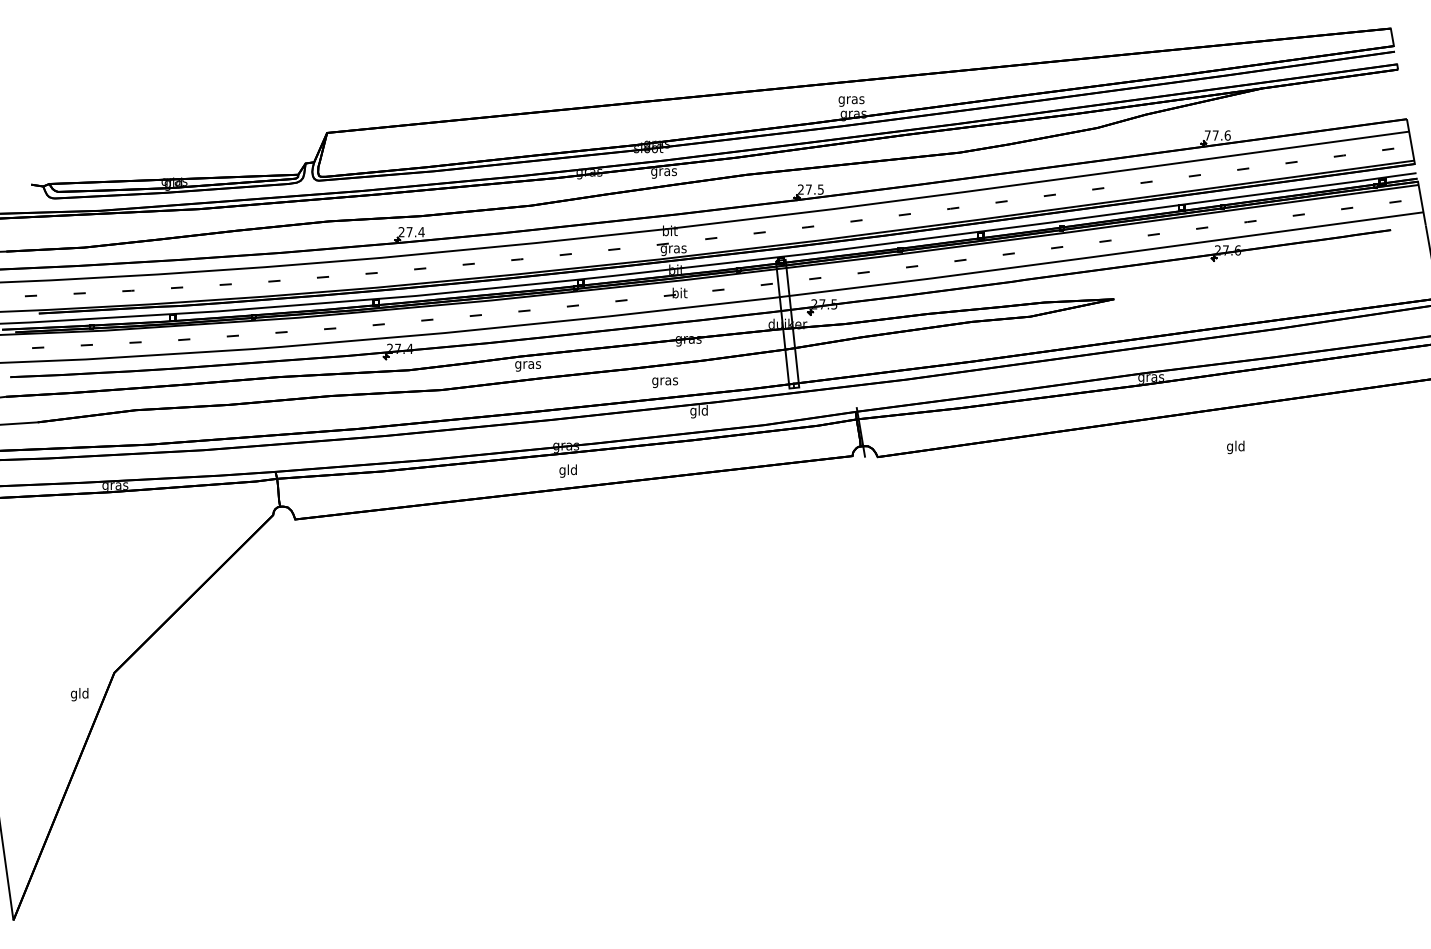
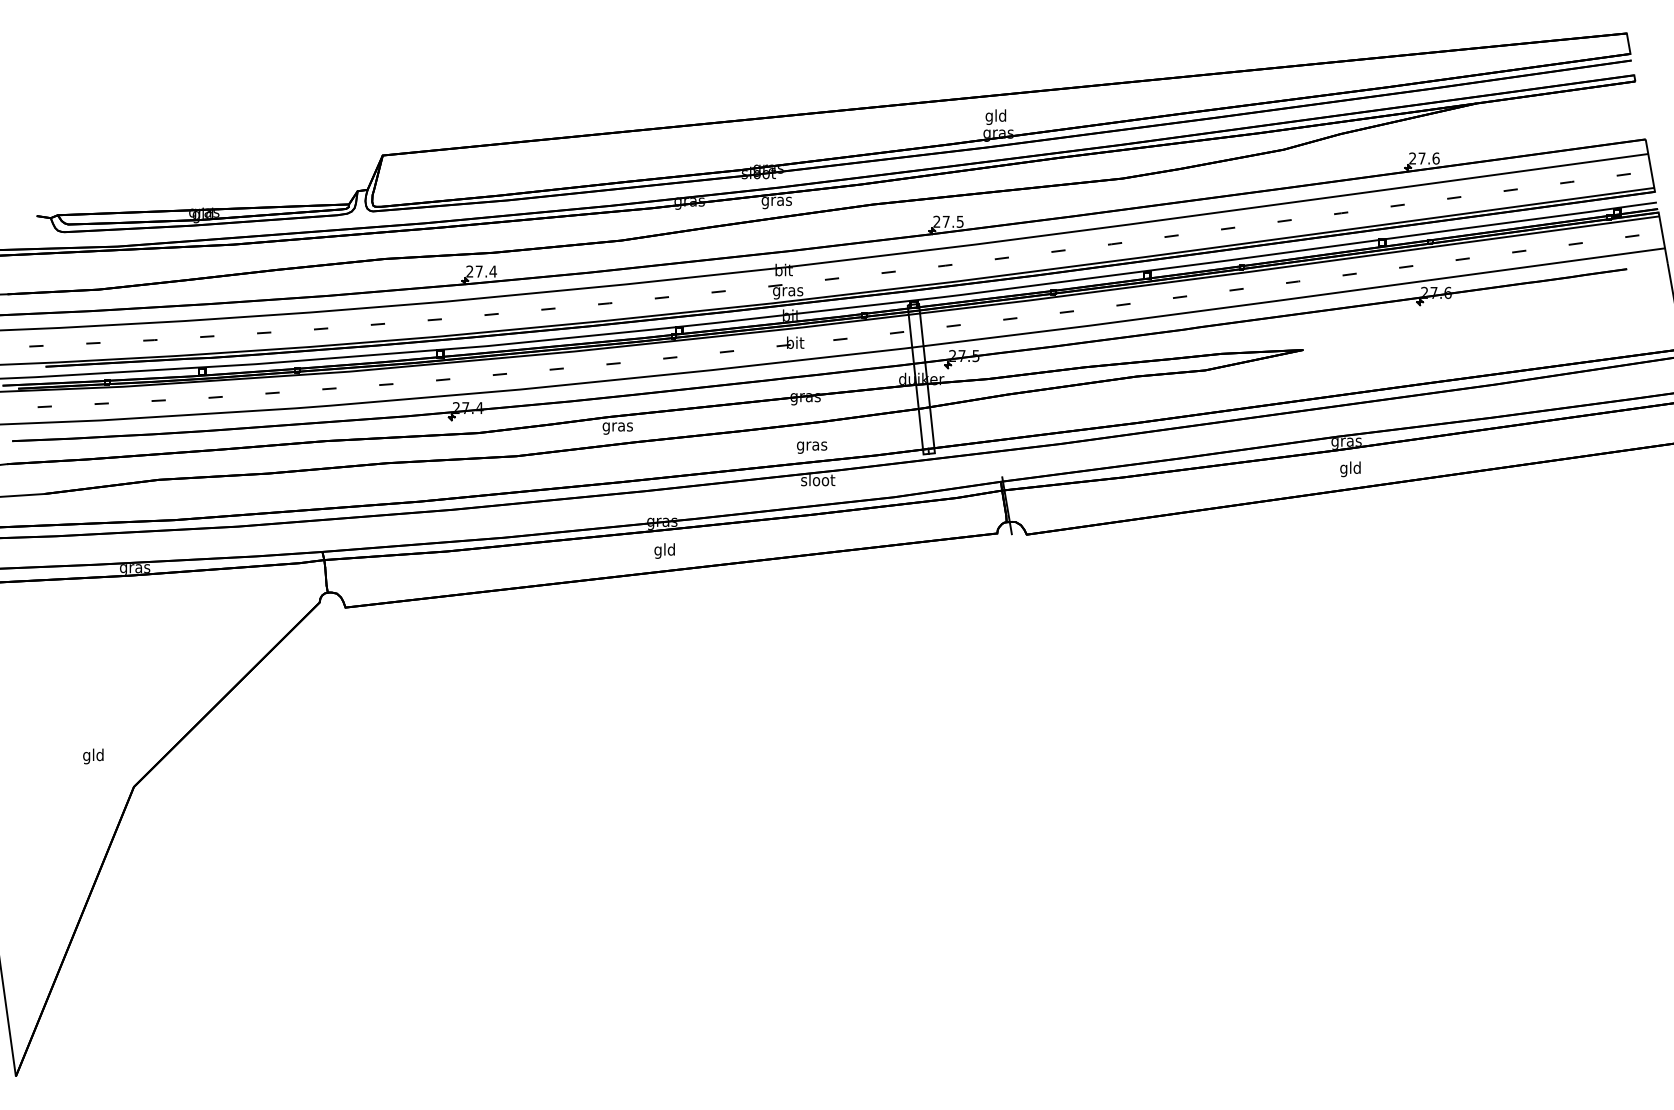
text: (851, 99) -> (996, 116), gras -> gld
text: (1207, 135) -> (1412, 158), 77.6 -> 27.6
text: (665, 382) -> (812, 447), moved
text: (699, 411) -> (818, 481), gld -> sloot
text: (1235, 447) -> (1350, 469), moved
text: (79, 694) -> (93, 756), moved

